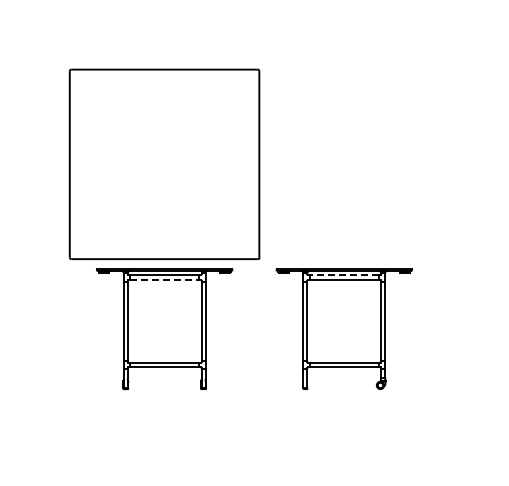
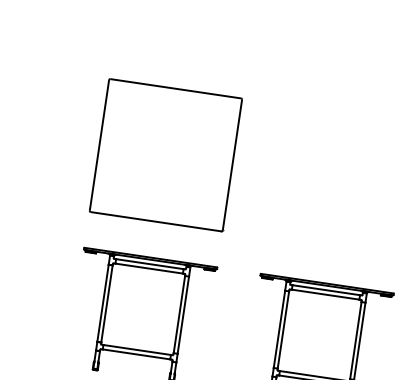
part: (164, 164) -> (165, 155), size x0.71
line: (343, 275) -> (325, 290), dashed -> solid
line: (165, 279) -> (150, 268), dashed -> solid

